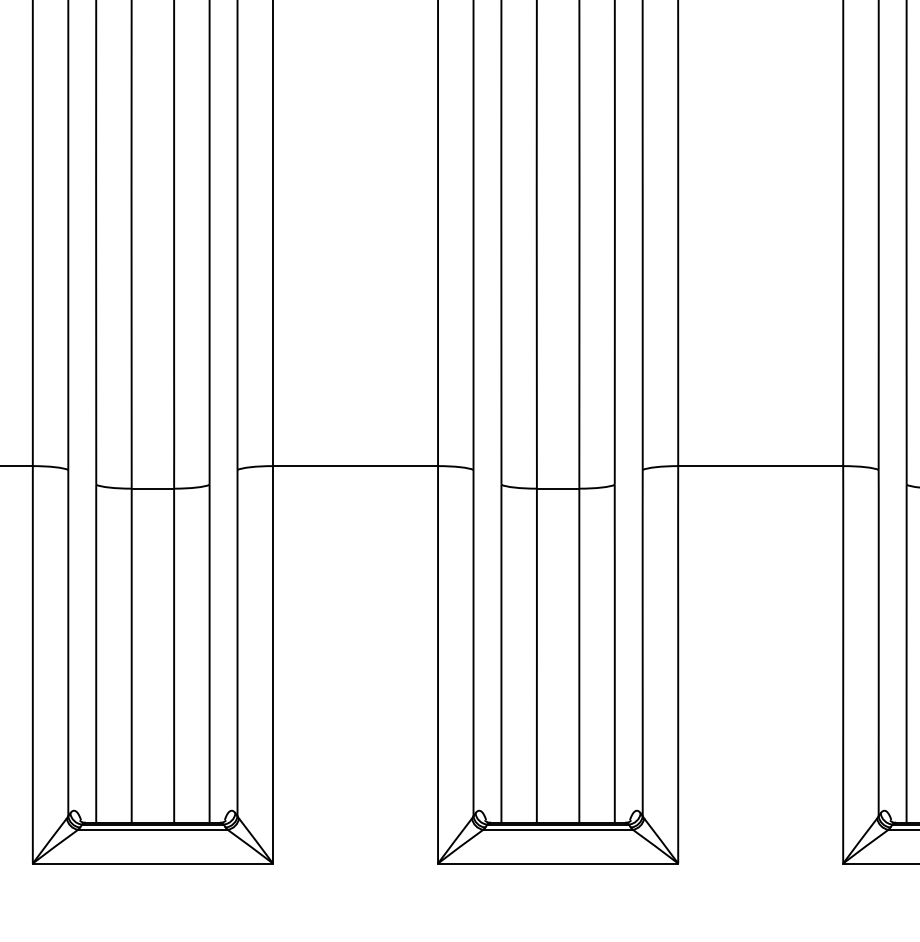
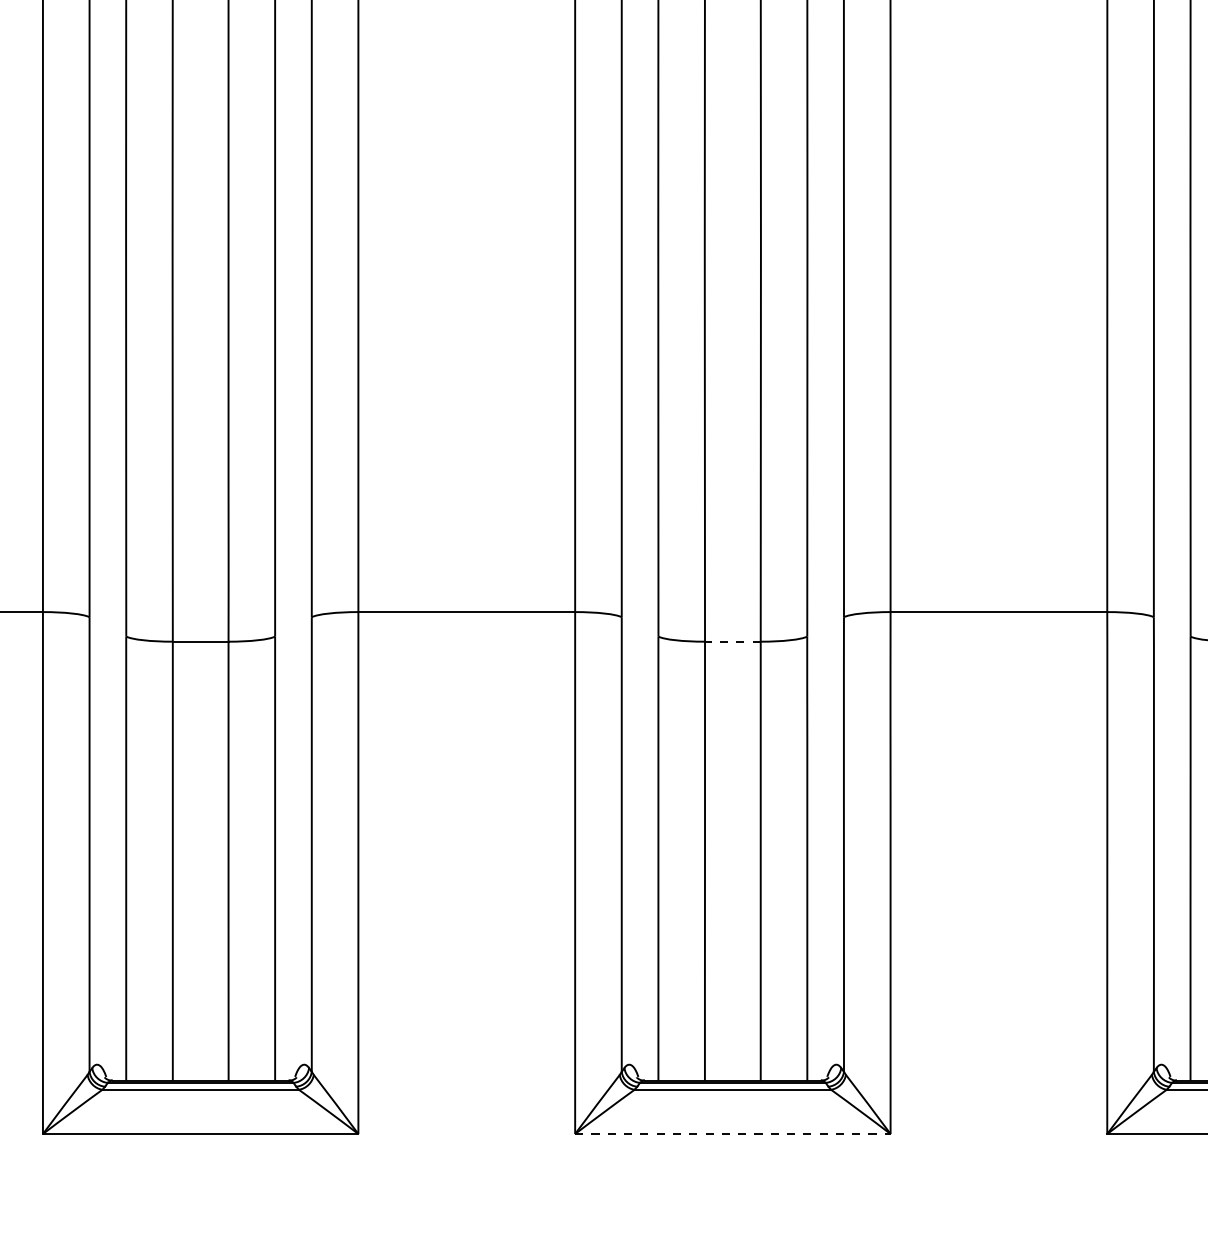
line: (557, 488) -> (732, 641), solid -> dashed
line: (557, 863) -> (732, 1134), solid -> dashed

